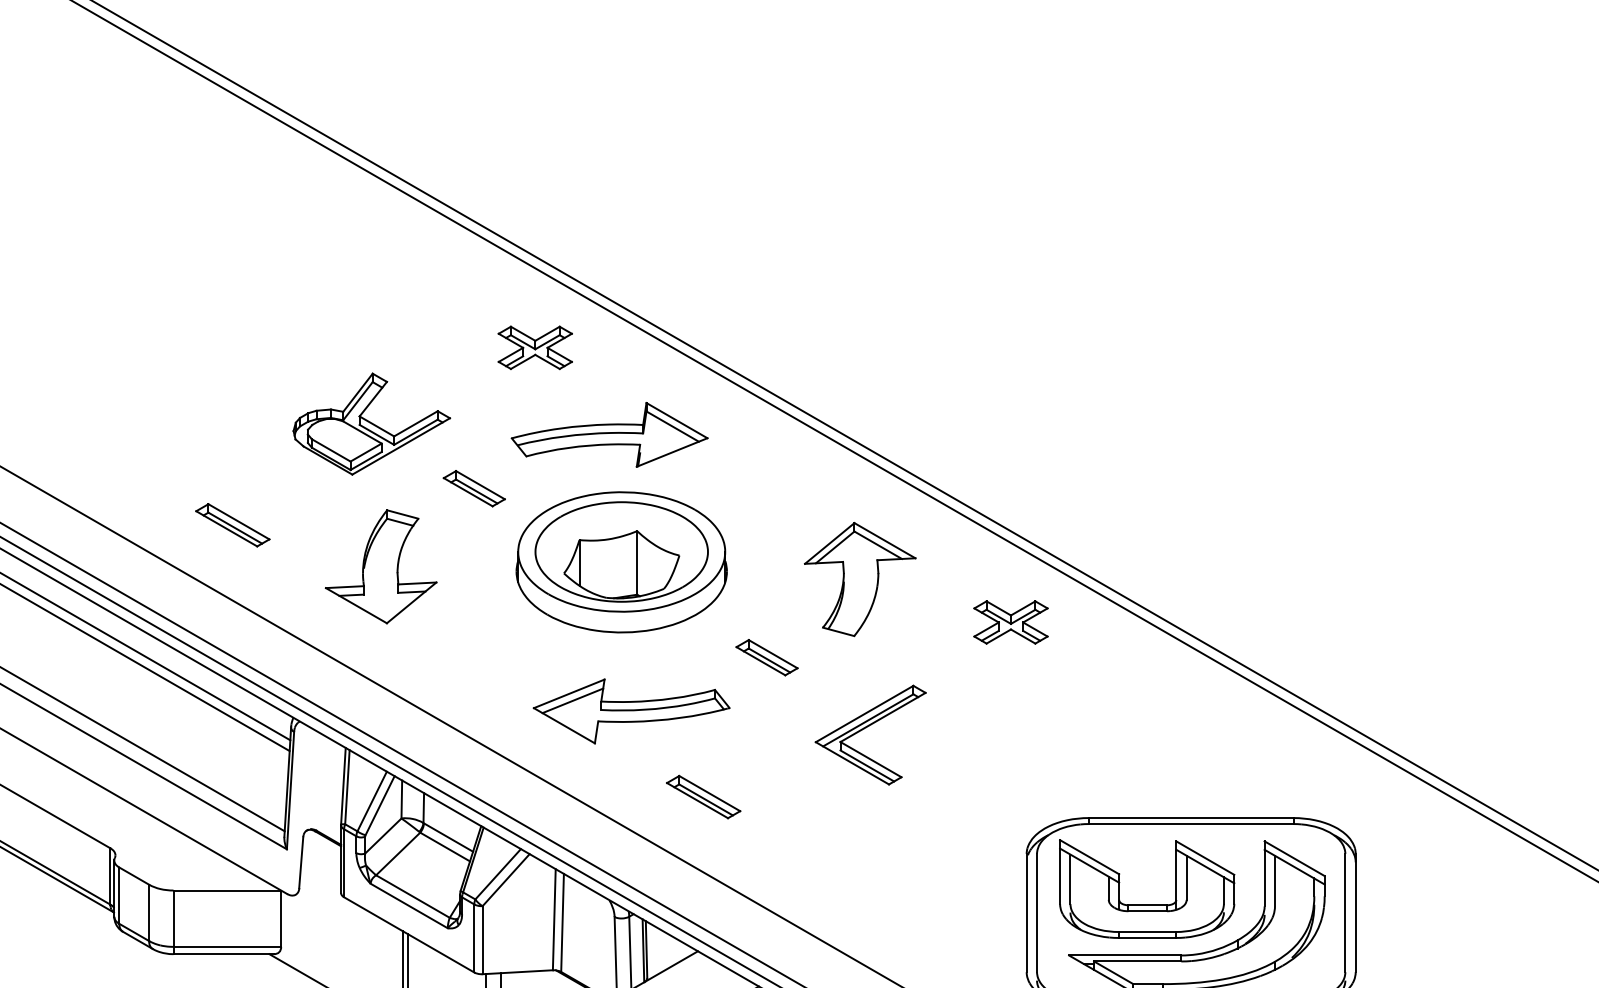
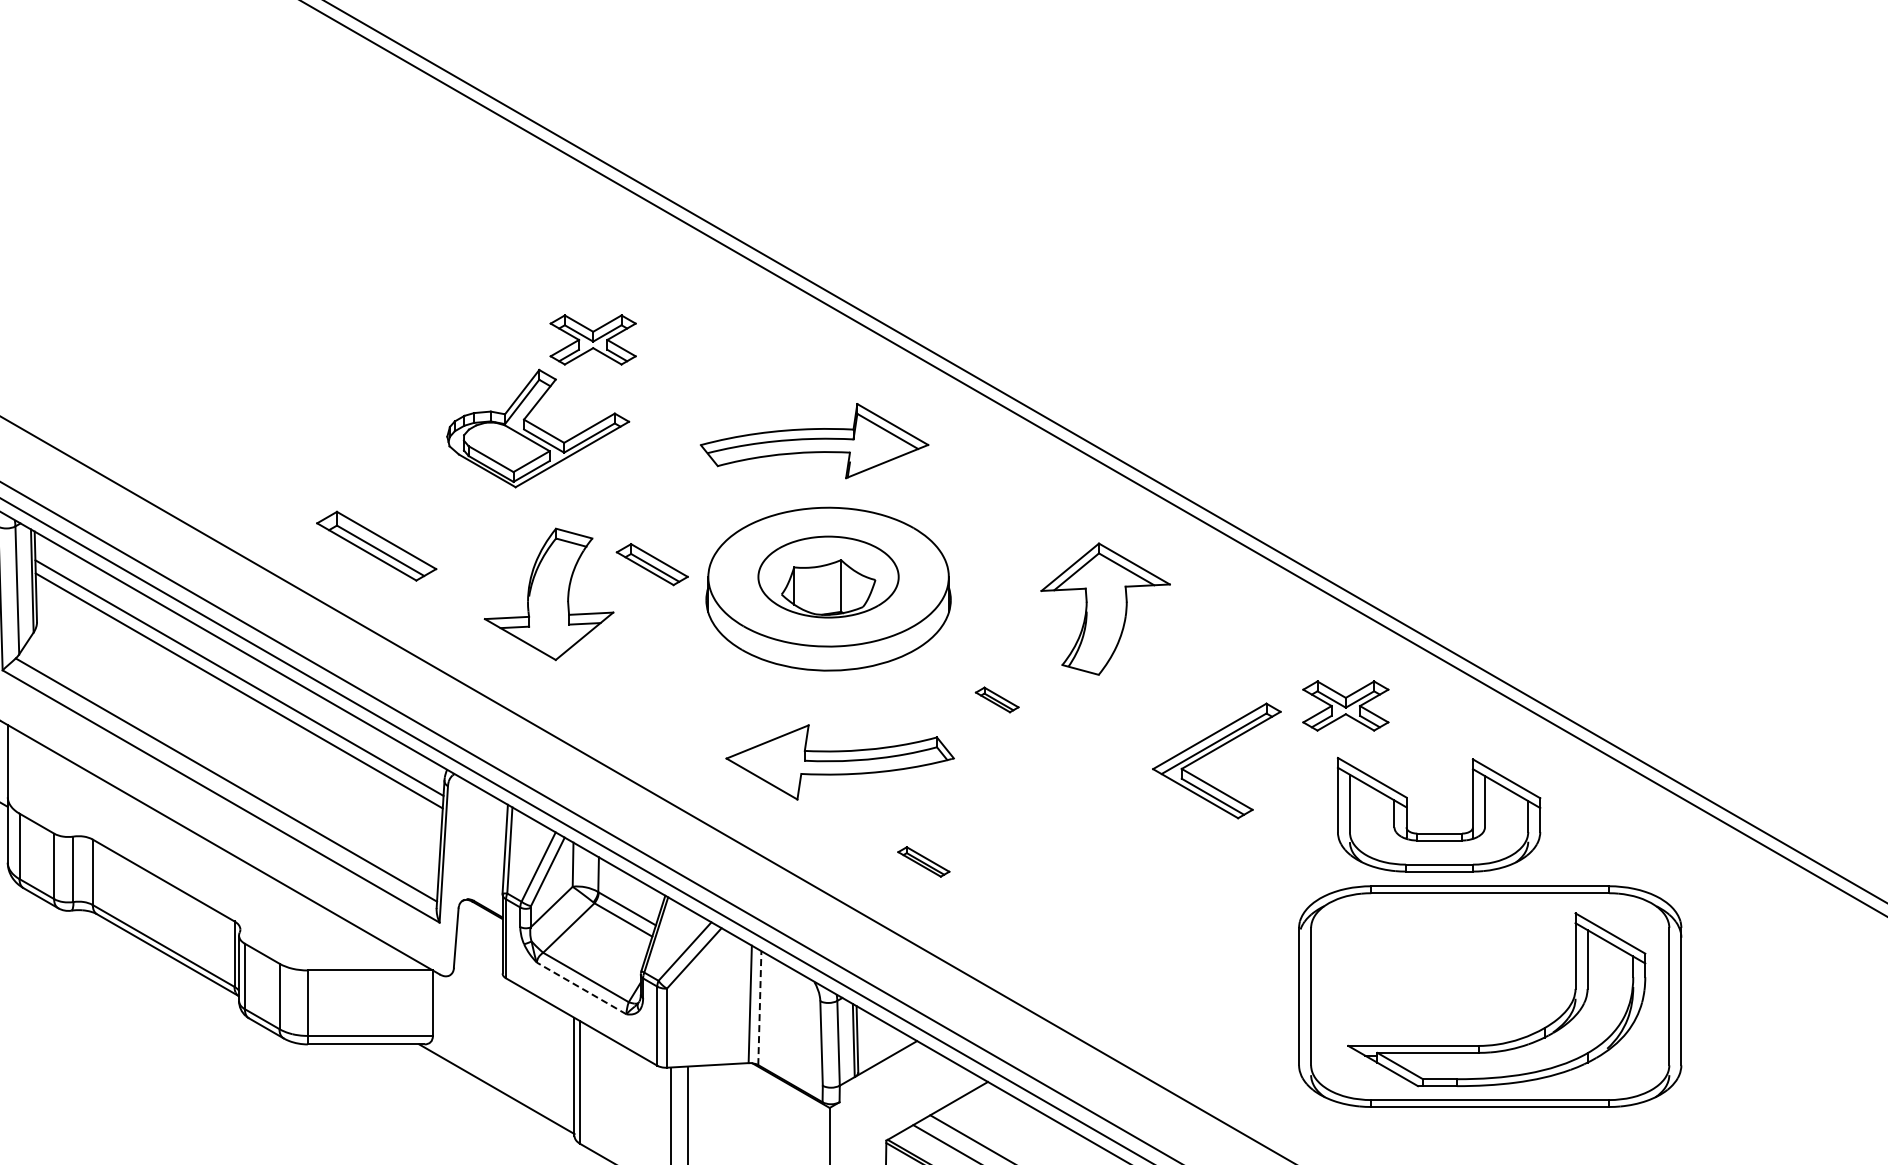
part: (534, 347) -> (592, 339), moved
part: (473, 488) -> (651, 564), moved
part: (232, 524) -> (376, 545), size x1.4
part: (621, 551) -> (828, 576), size x0.7
part: (1010, 622) -> (1345, 705), moved
part: (766, 657) -> (996, 699), size x0.6
line: (572, 700) -> (771, 749), removed
part: (866, 727) -> (1212, 752), moved
part: (703, 796) -> (923, 861), size x0.6
part: (1146, 905) -> (1438, 833), moved
line: (409, 906) -> (581, 988), solid -> dashed
line: (562, 923) -> (759, 1008), solid -> dashed

